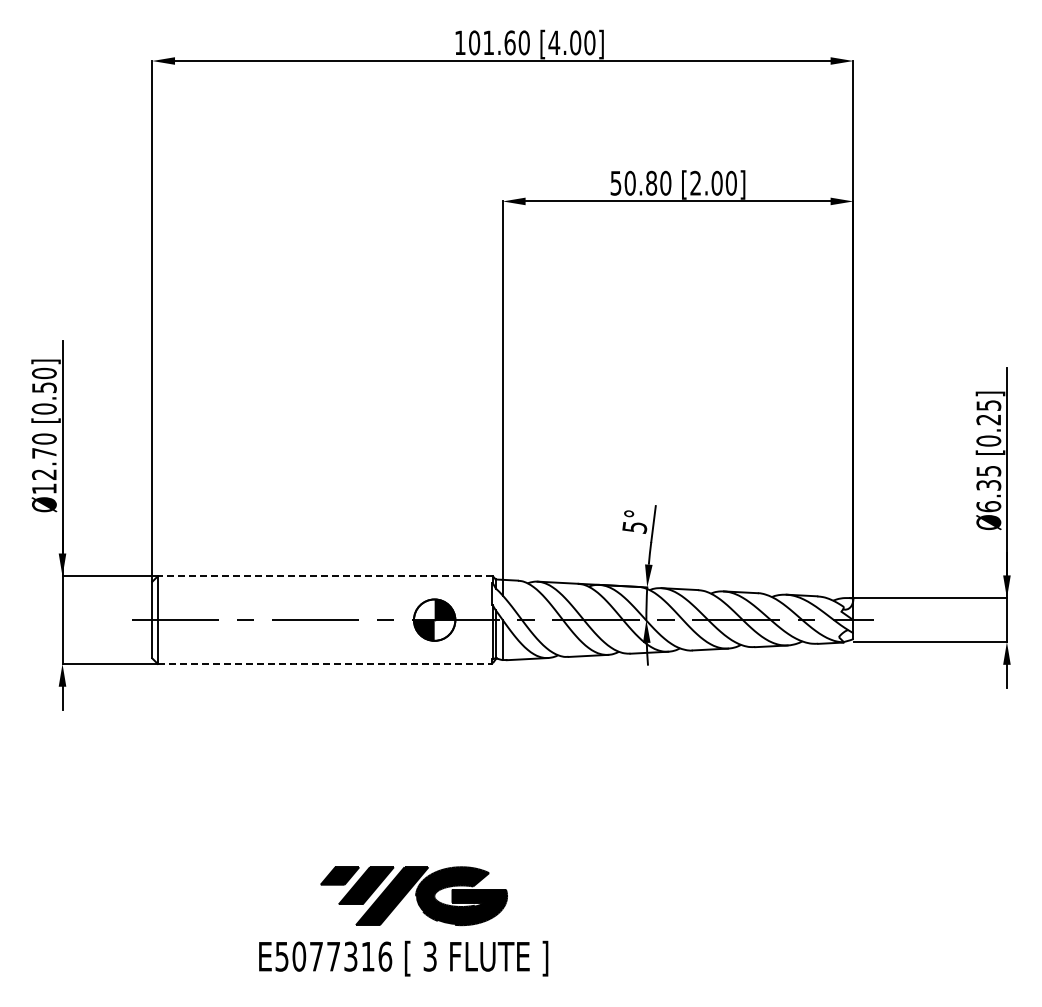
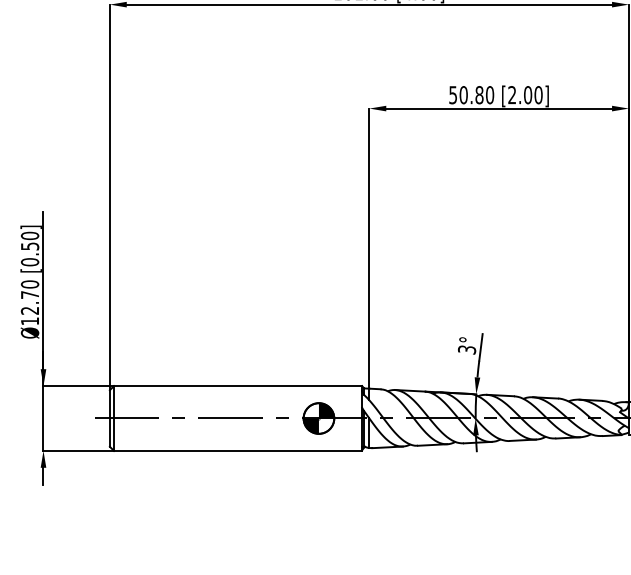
text: (634, 526) -> (466, 349), 5° -> 3°
line: (325, 576) -> (238, 386), dashed -> solid
line: (325, 663) -> (238, 450), dashed -> solid

